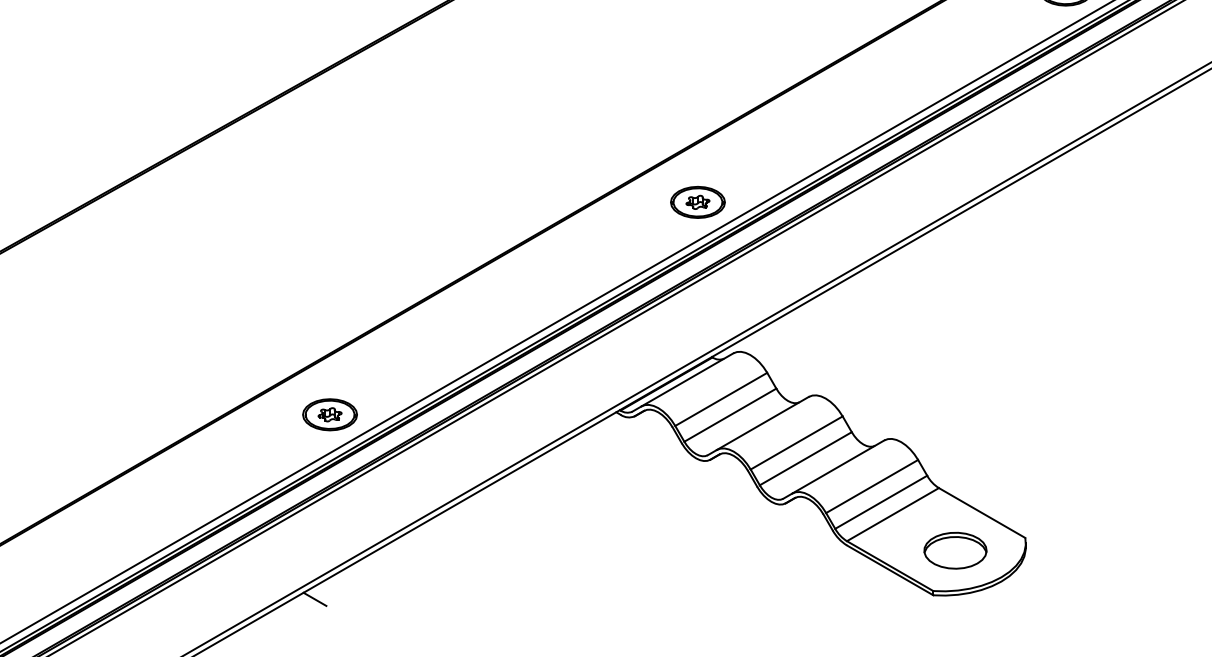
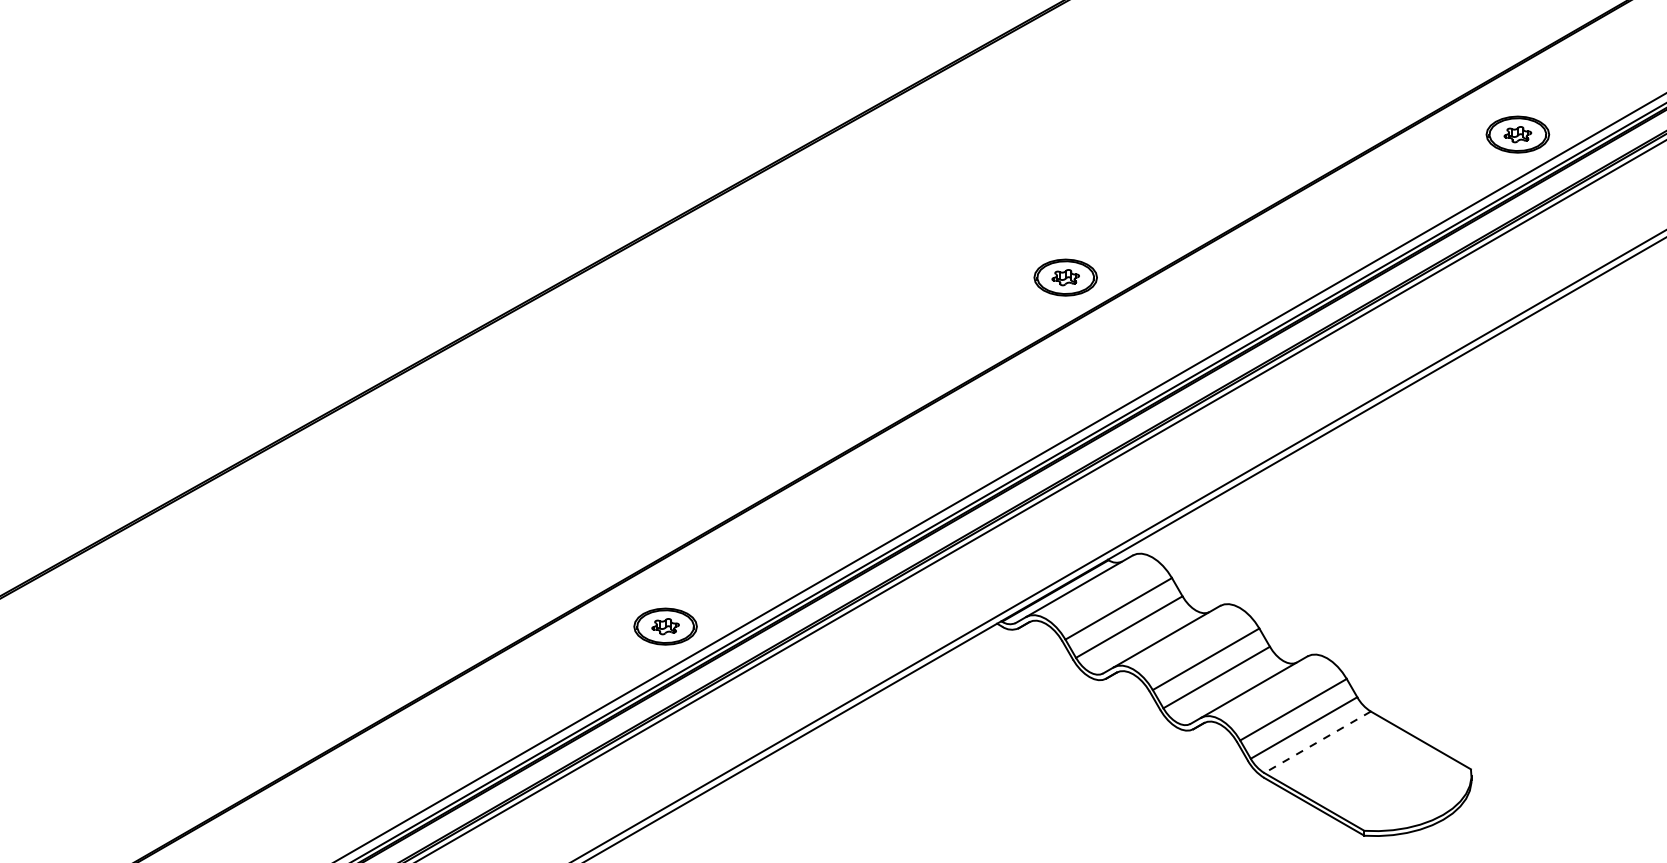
part: (697, 202) -> (1065, 277), moved
line: (892, 514) -> (1317, 742), solid -> dashed
part: (955, 550) -> (1390, 783), removed
line: (314, 599) -> (647, 840), removed

